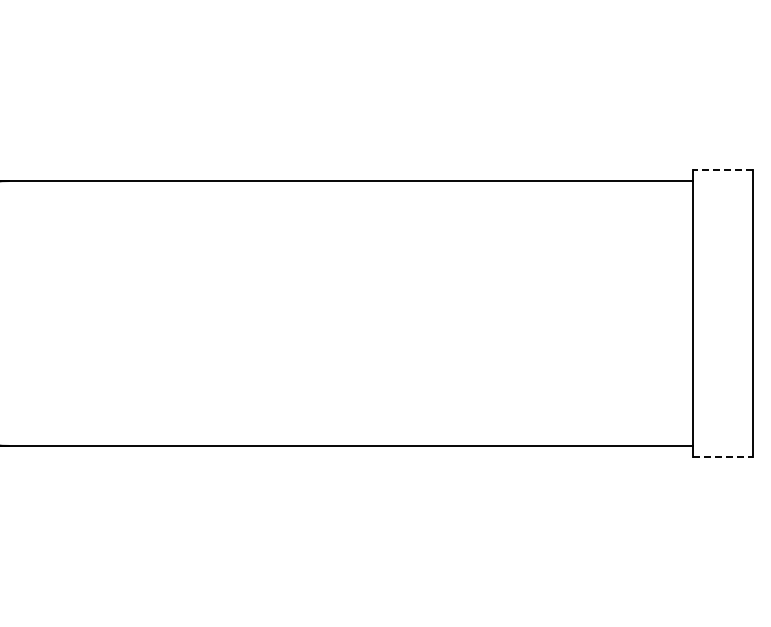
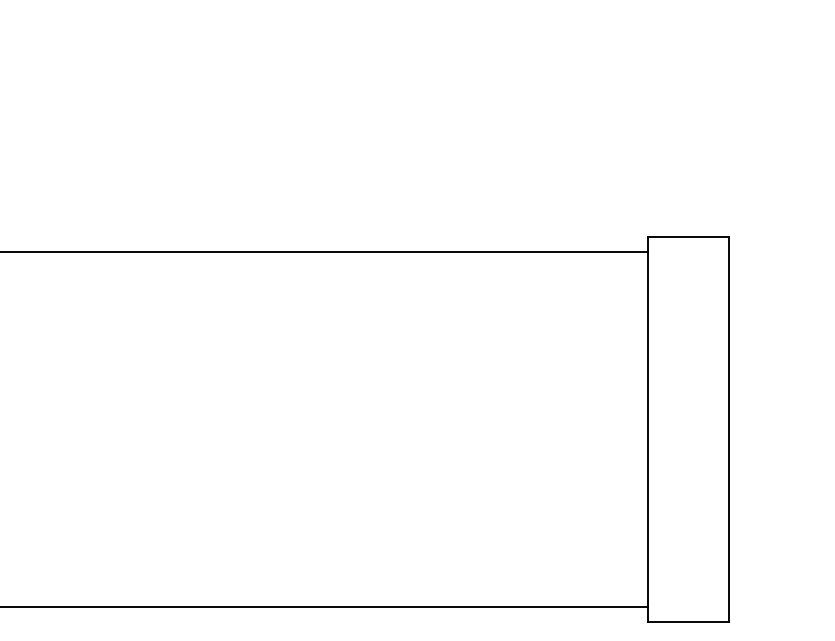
line: (723, 170) -> (688, 237), dashed -> solid
line: (723, 456) -> (688, 621), dashed -> solid

